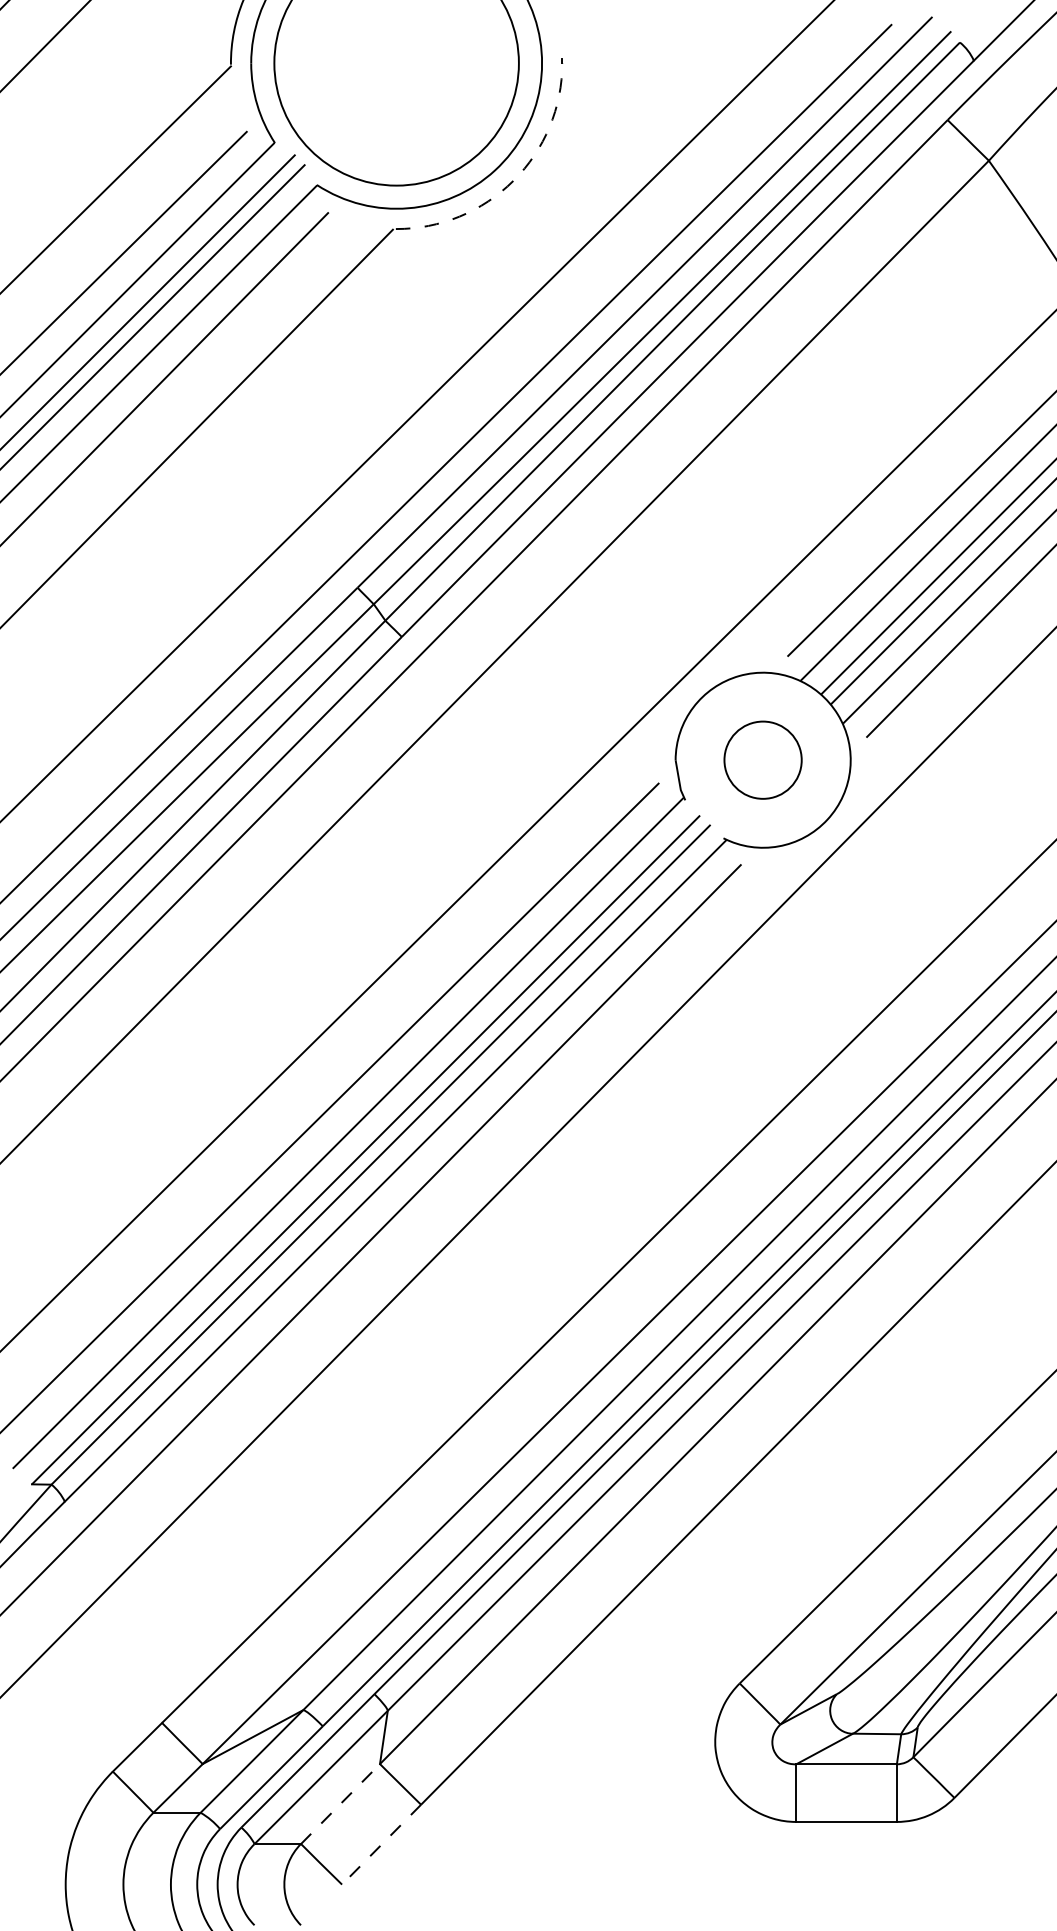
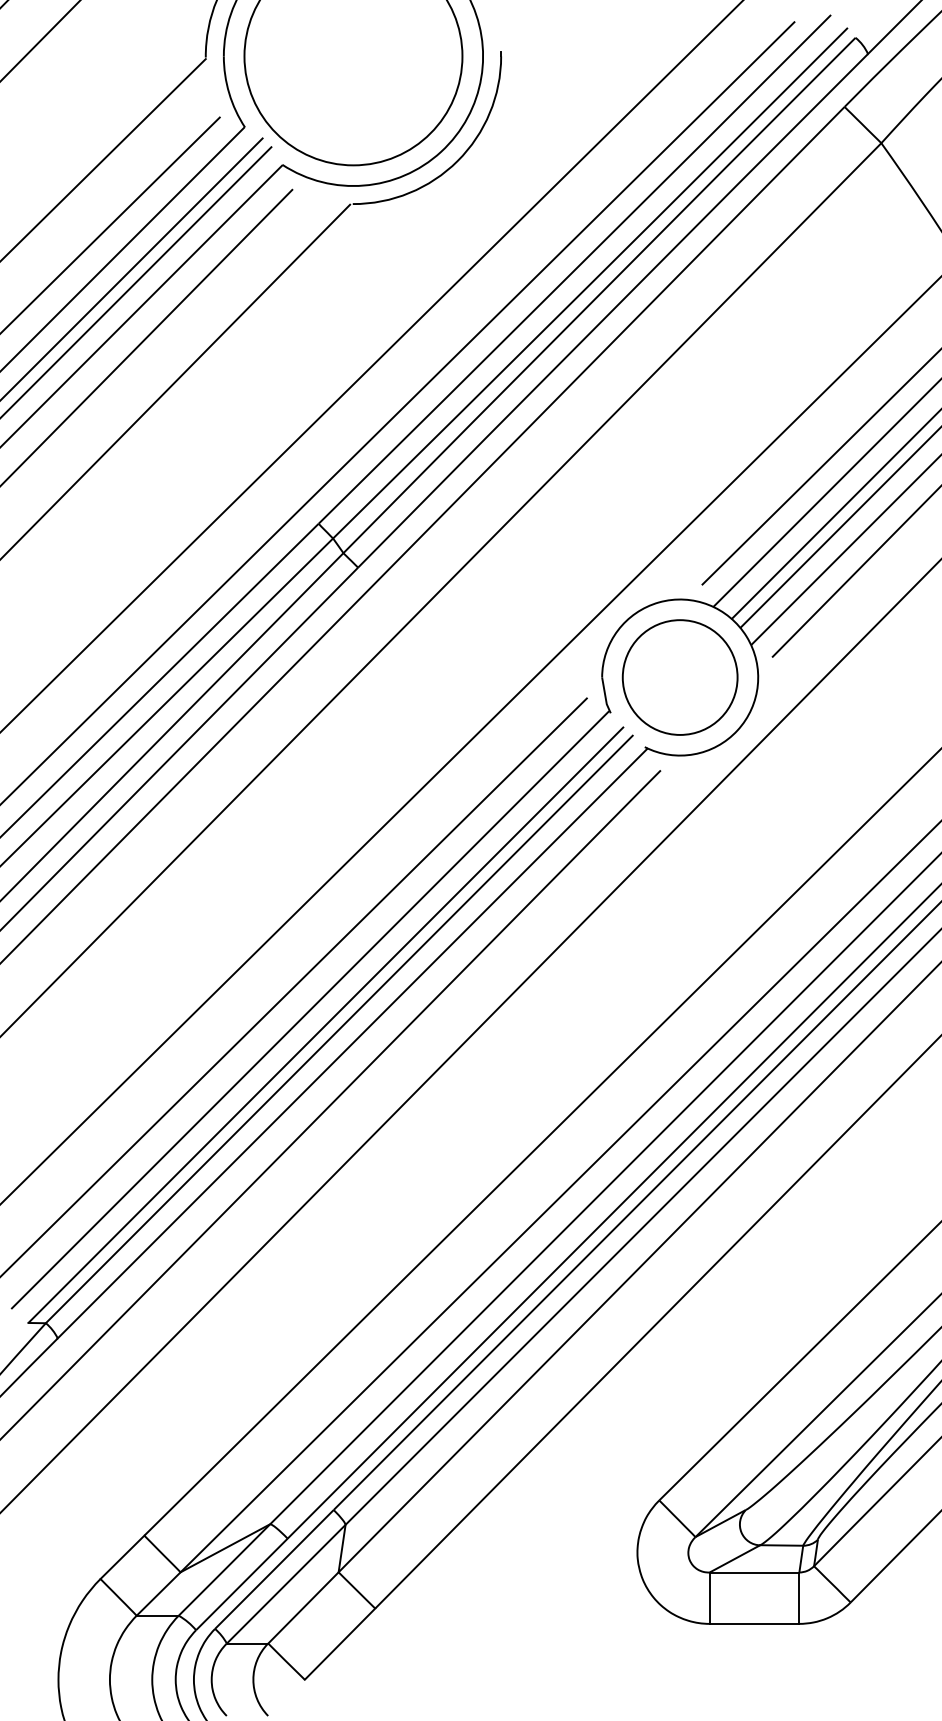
arc: (513, 181) -> (457, 161), dashed -> solid
circle: (762, 760) -> (679, 677), size x1.67
line: (340, 1803) -> (303, 1607), dashed -> solid
line: (380, 1845) -> (339, 1644), dashed -> solid

